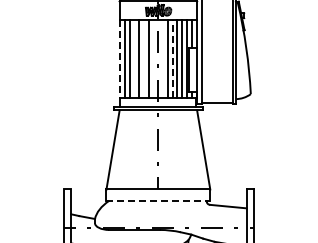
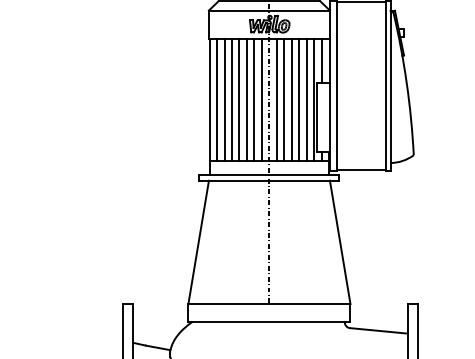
line: (134, 58) -> (232, 99), added
line: (143, 58) -> (246, 99), added
line: (153, 58) -> (261, 99), added
line: (163, 58) -> (277, 99), added
line: (172, 58) -> (291, 99), dashed -> solid
line: (120, 59) -> (210, 101), dashed -> solid
line: (158, 200) -> (269, 321), dashed -> solid

